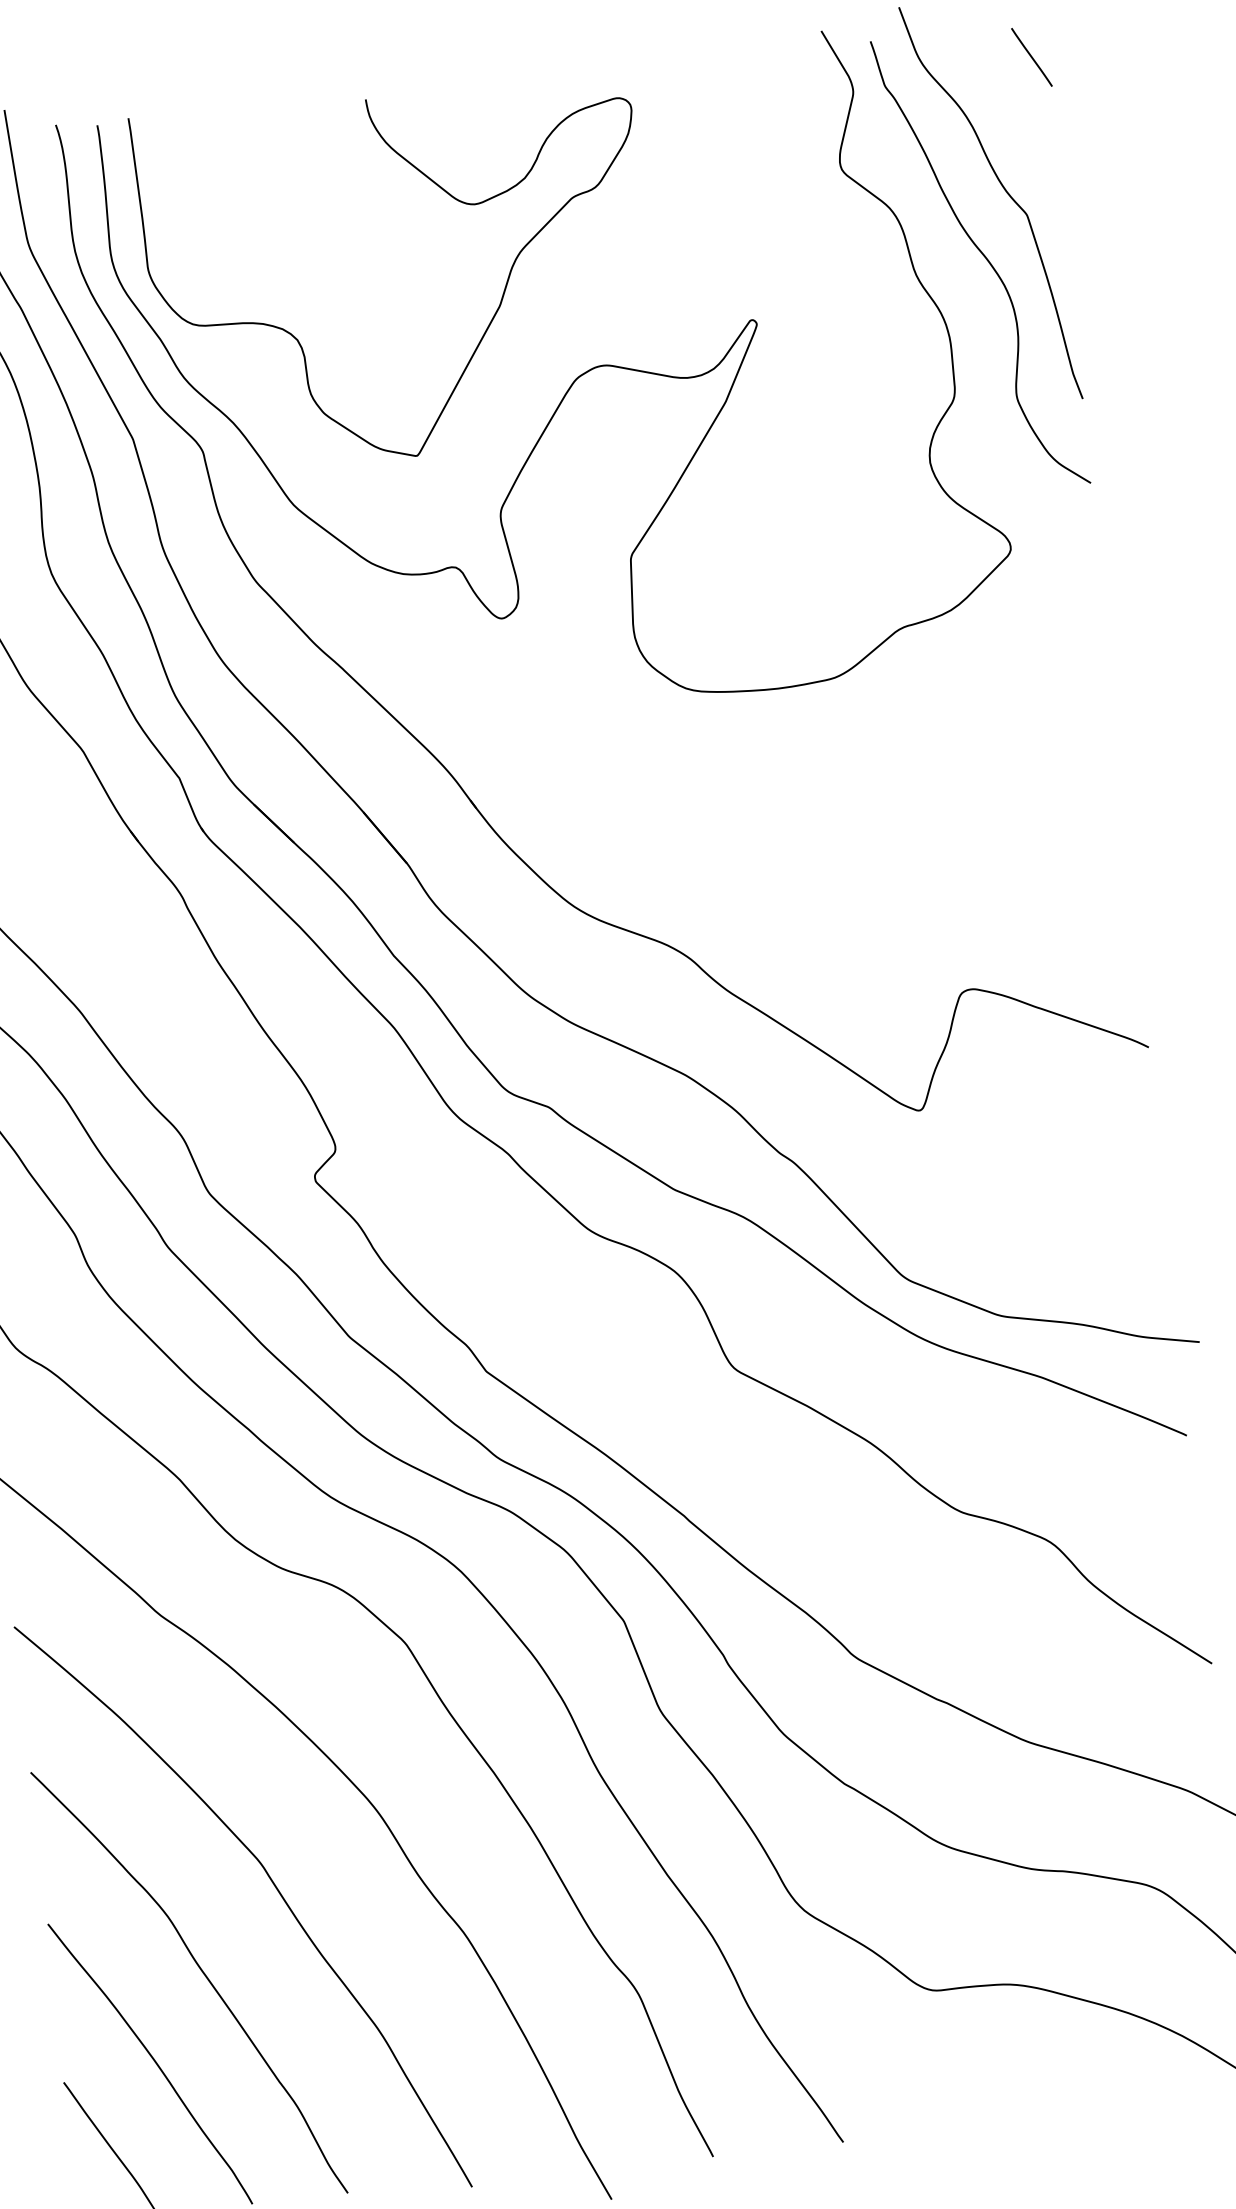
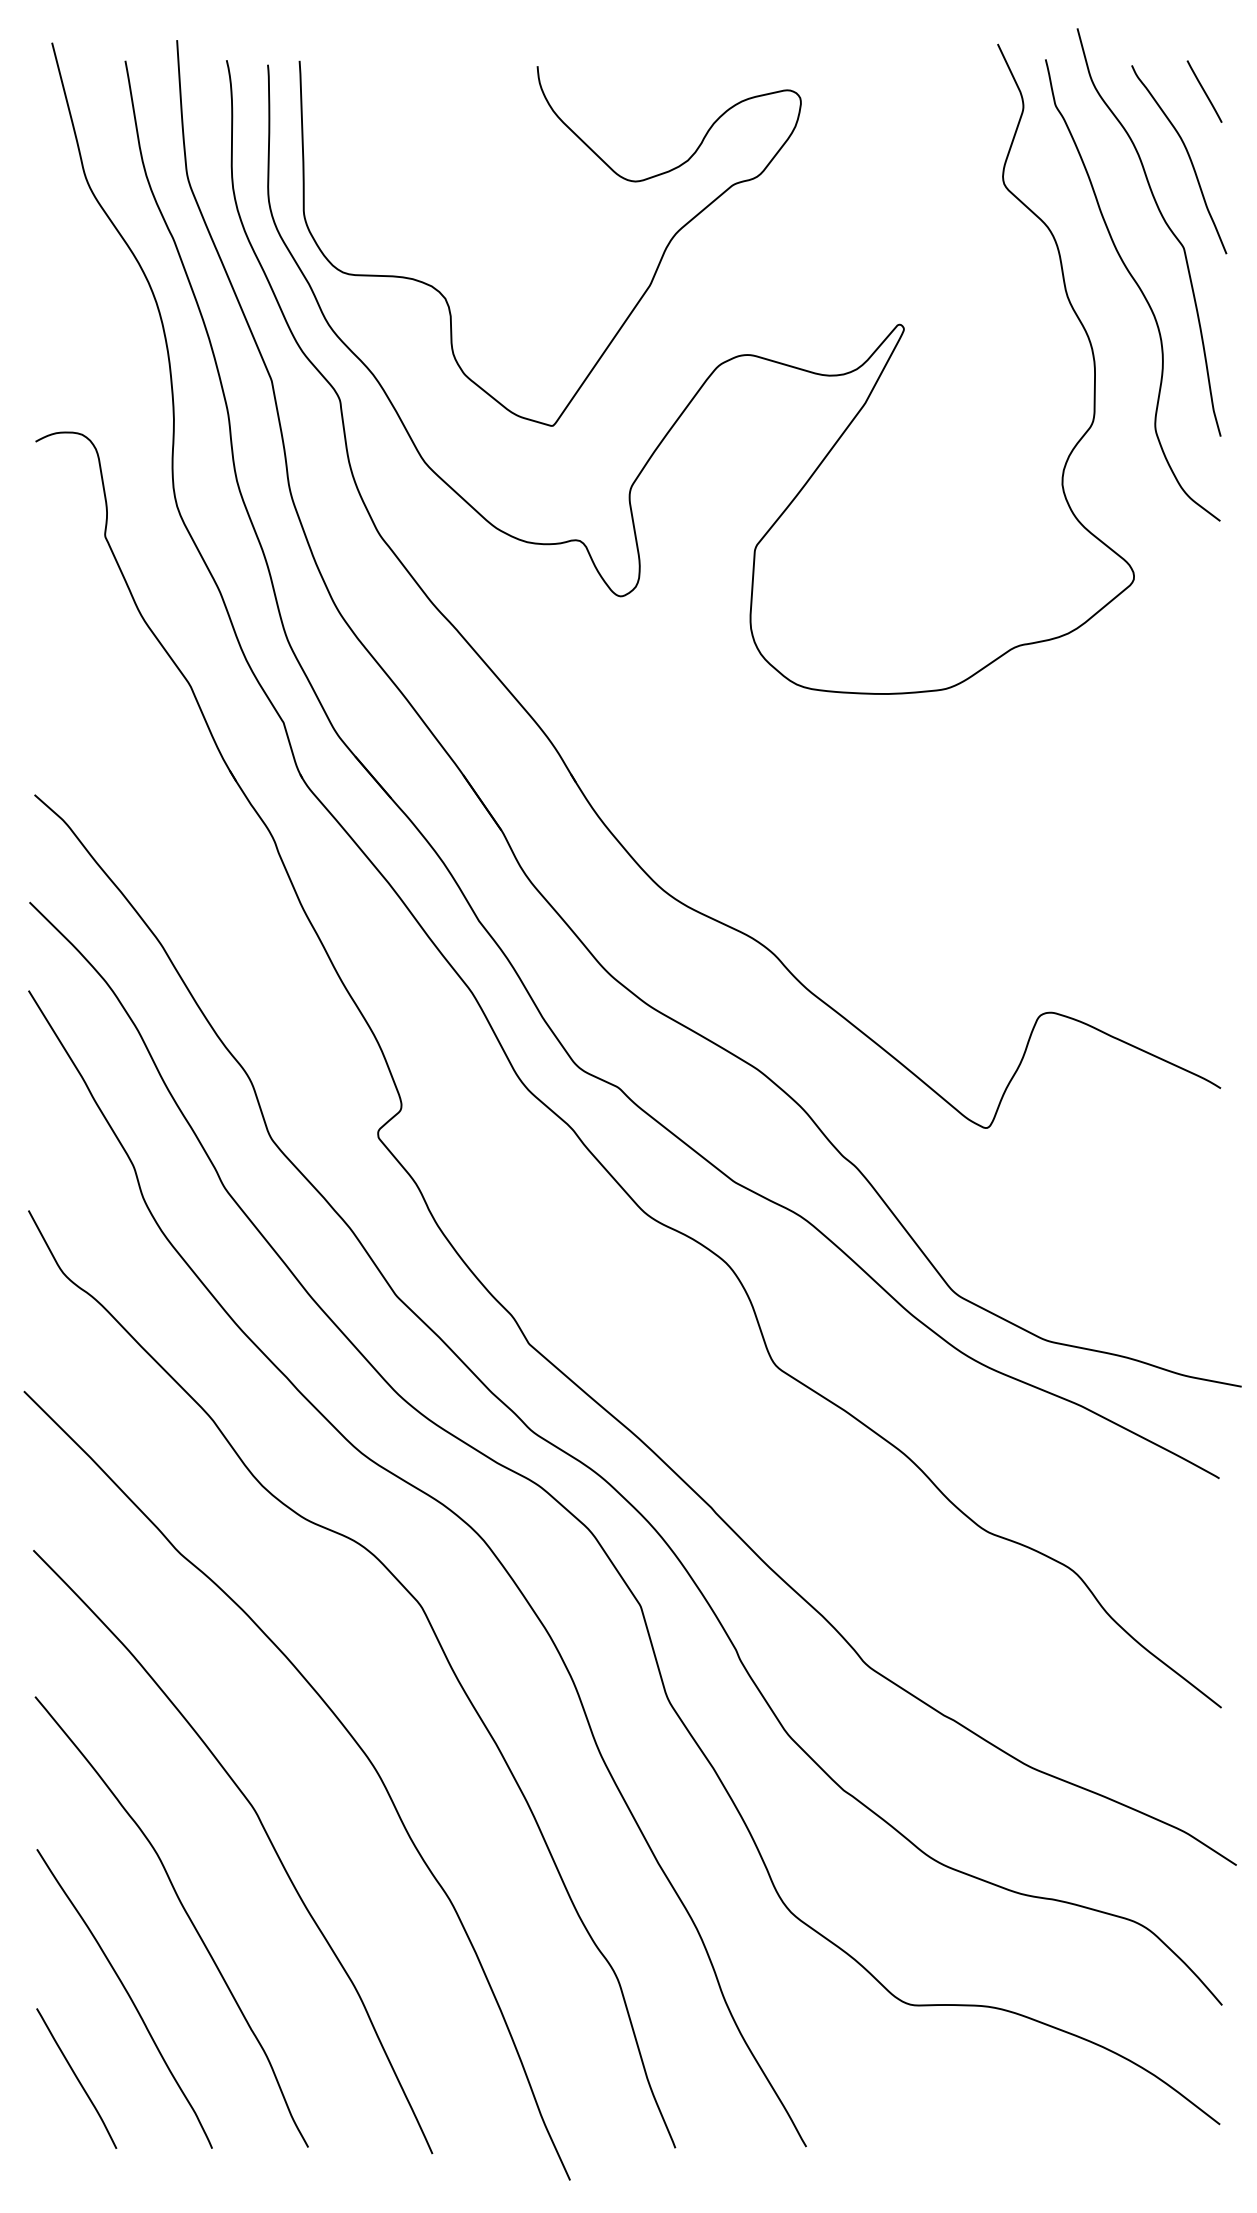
curve: (1022, 124) -> (1188, 157), added

